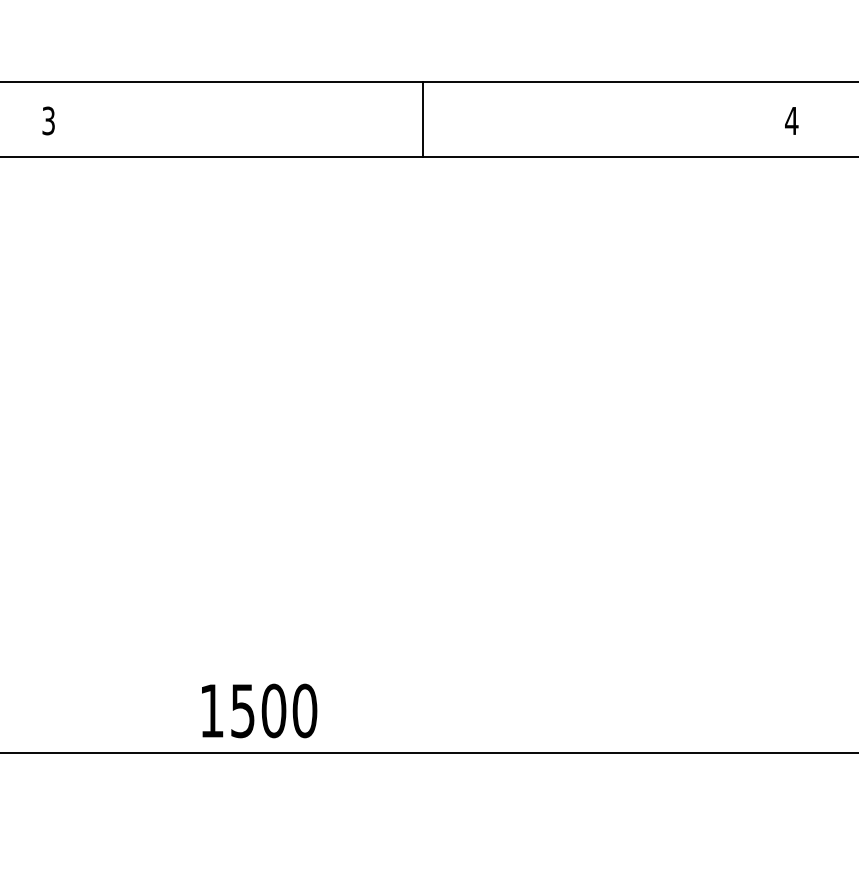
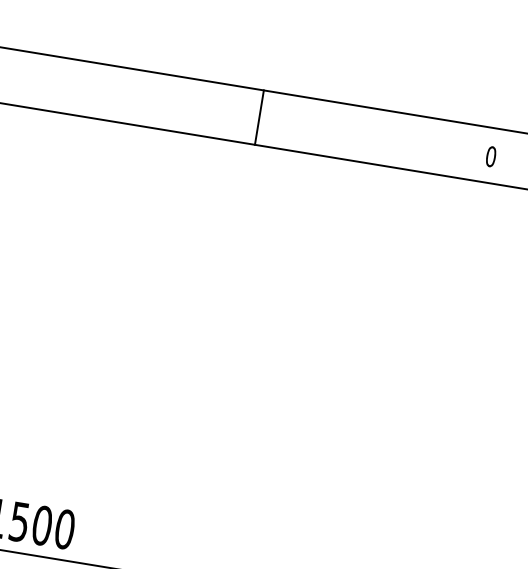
line: (423, 119) -> (259, 117), moved
text: (791, 120) -> (490, 156), 4 -> 0

